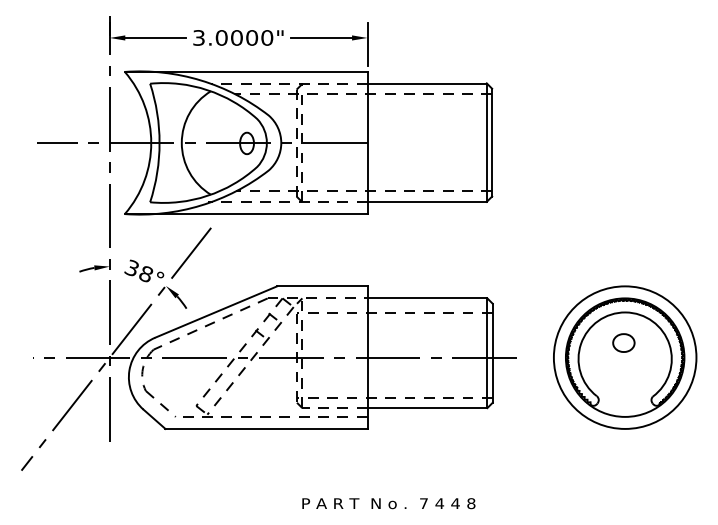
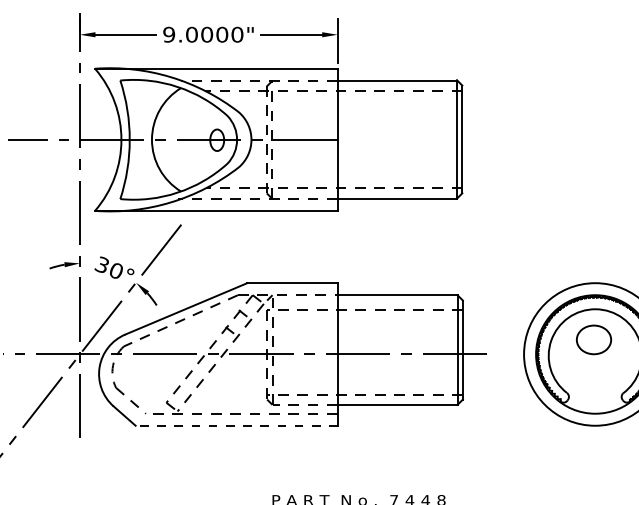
text: (198, 37) -> (168, 34), 3.0000" -> 9.0000"
text: (146, 274) -> (116, 271), 38° -> 30°
part: (623, 342) -> (593, 339), size x1.6
line: (265, 428) -> (235, 425), solid -> dashed

